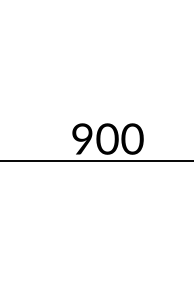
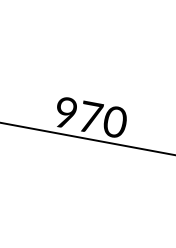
text: (107, 138) -> (90, 116), 900 -> 970

